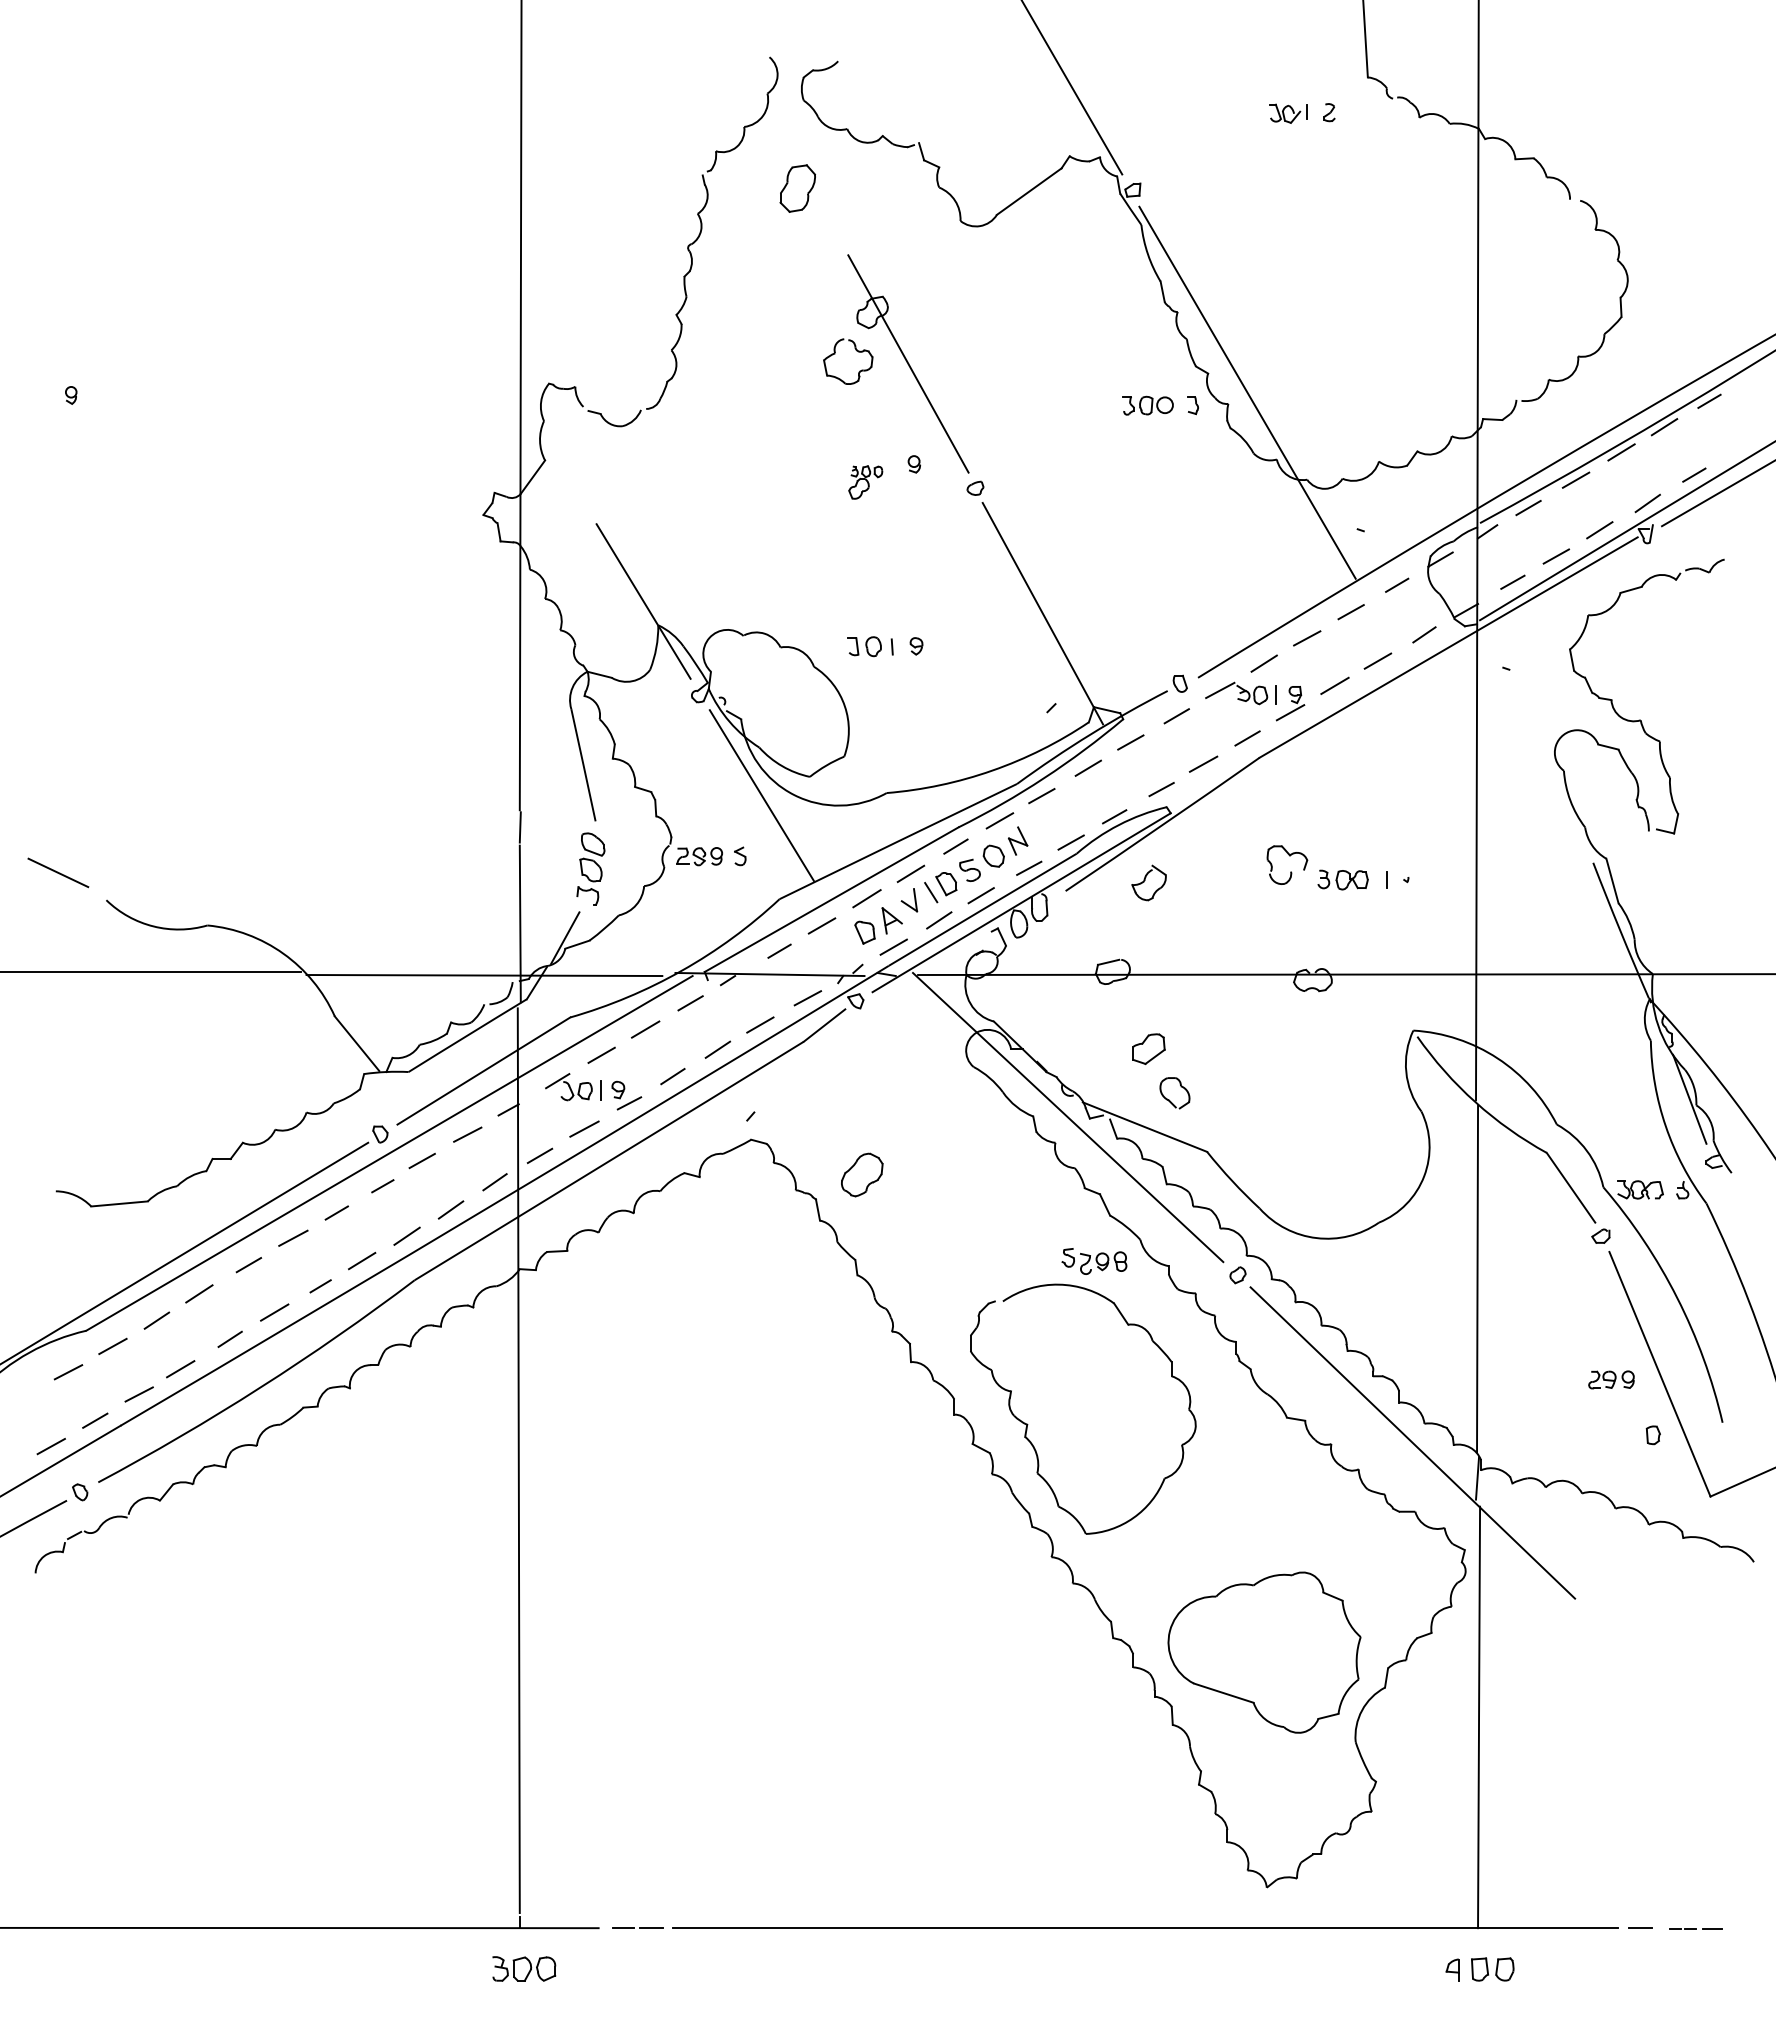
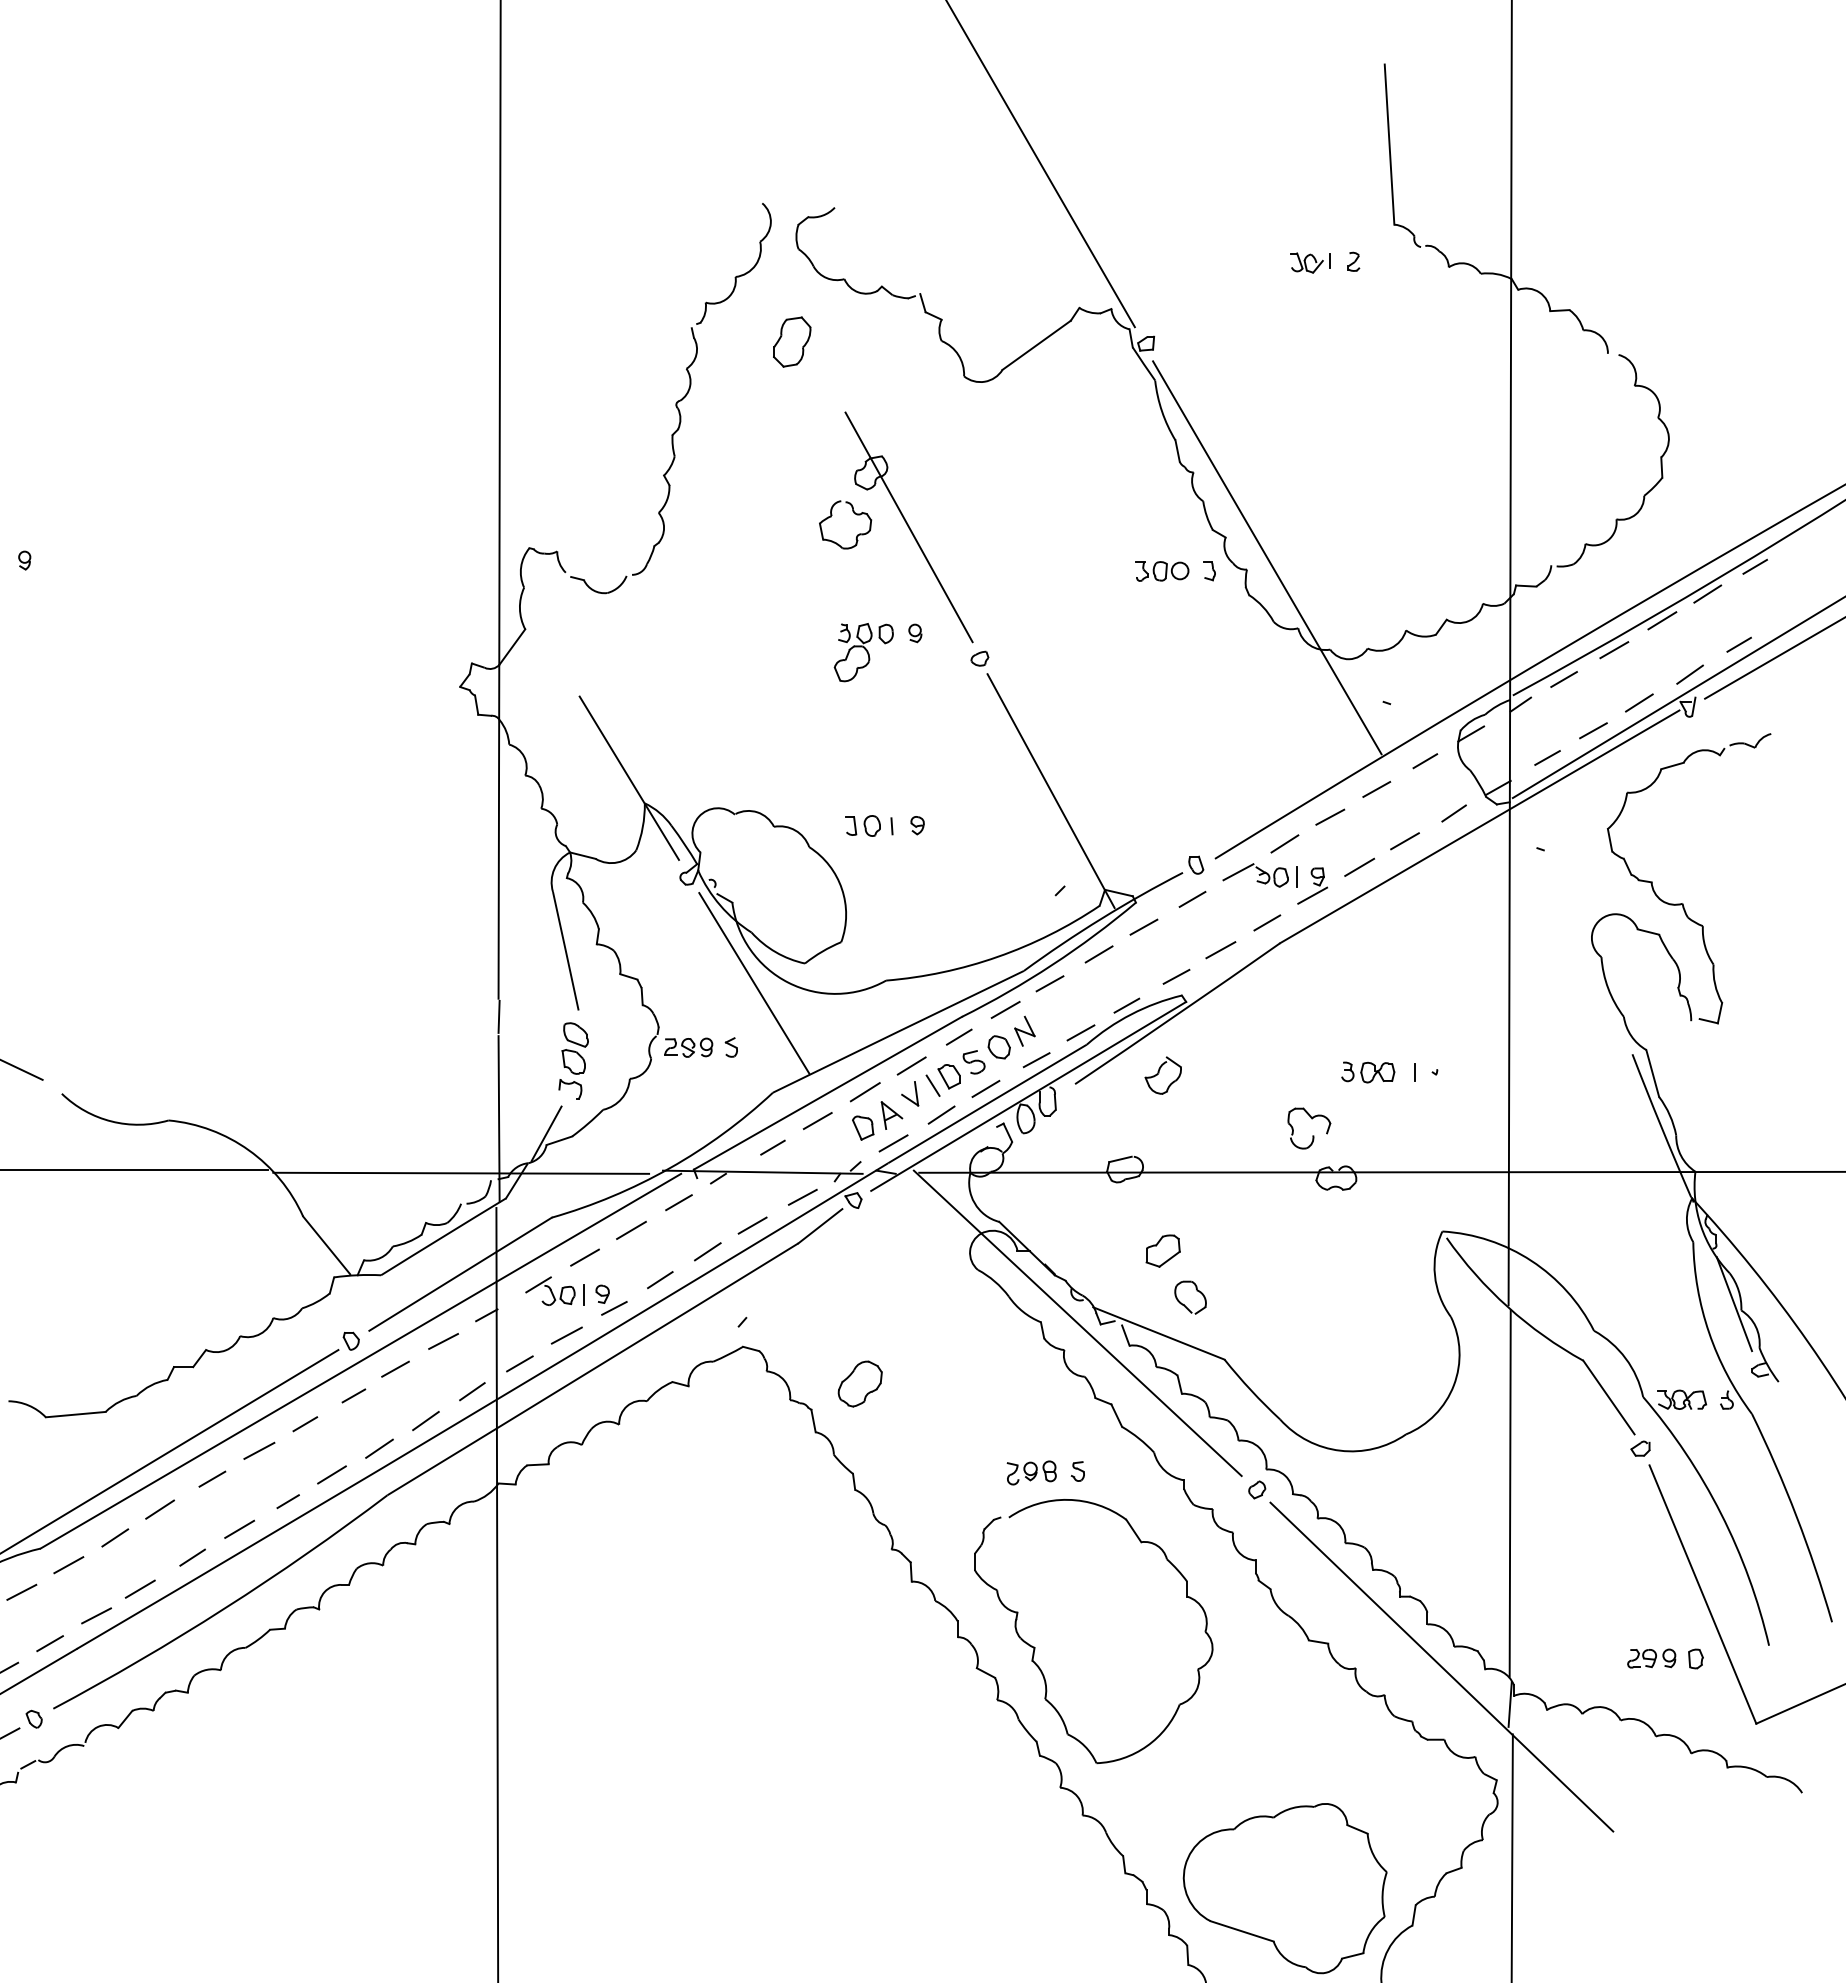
part: (865, 482) -> (863, 652), size x1.67
part: (1290, 871) -> (1312, 1135), moved
part: (1103, 1262) -> (1031, 1472), moved
part: (1611, 1379) -> (1651, 1658), moved

